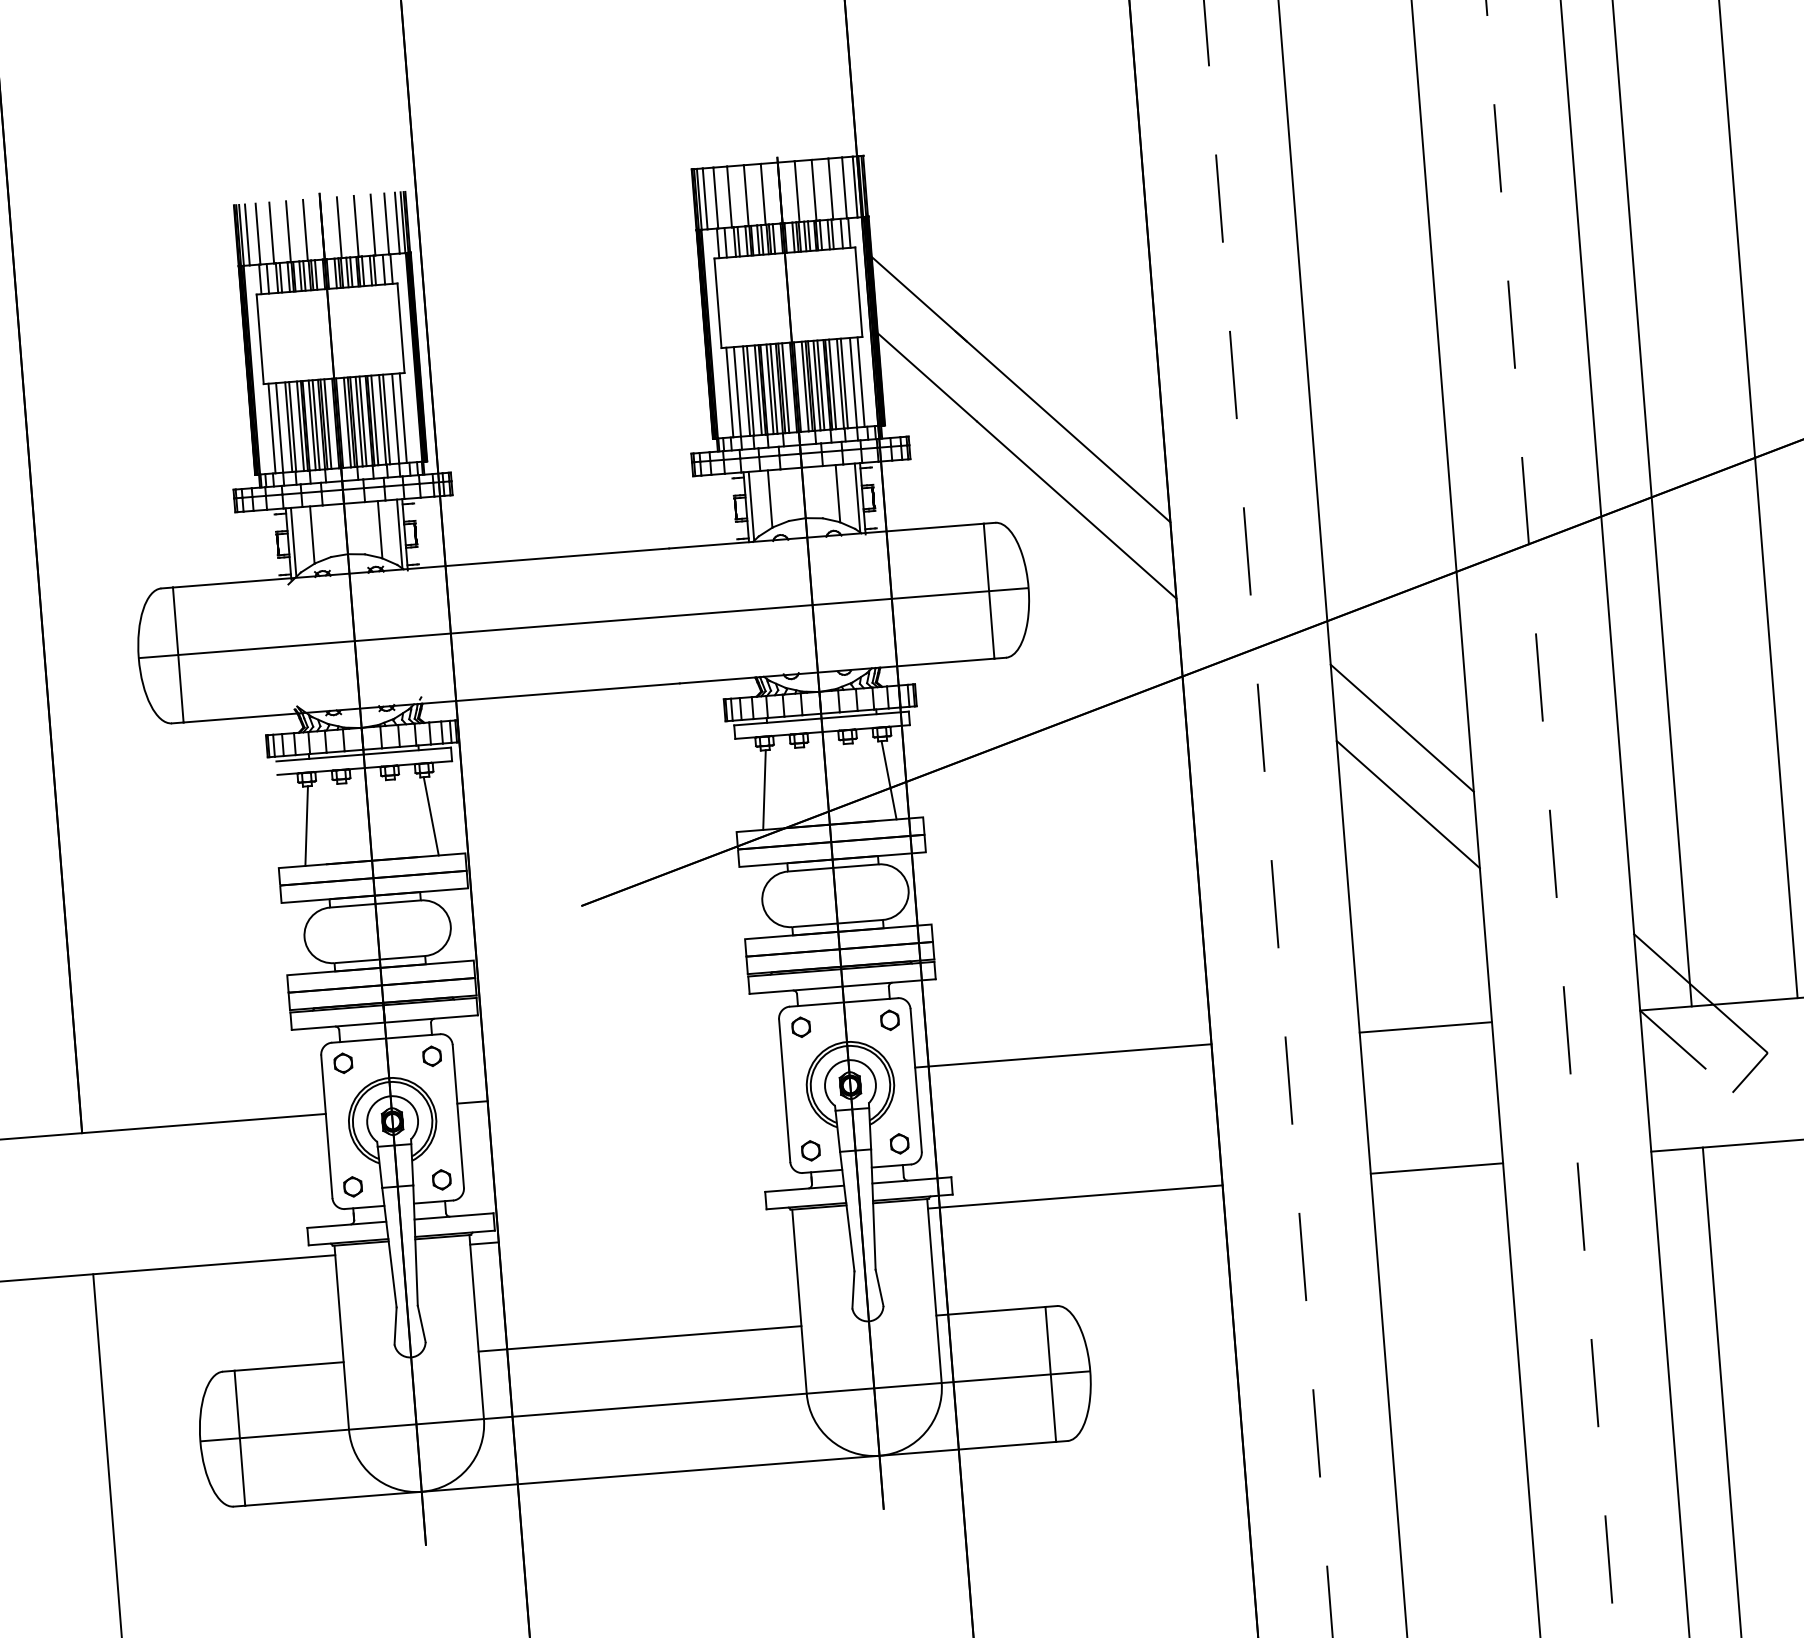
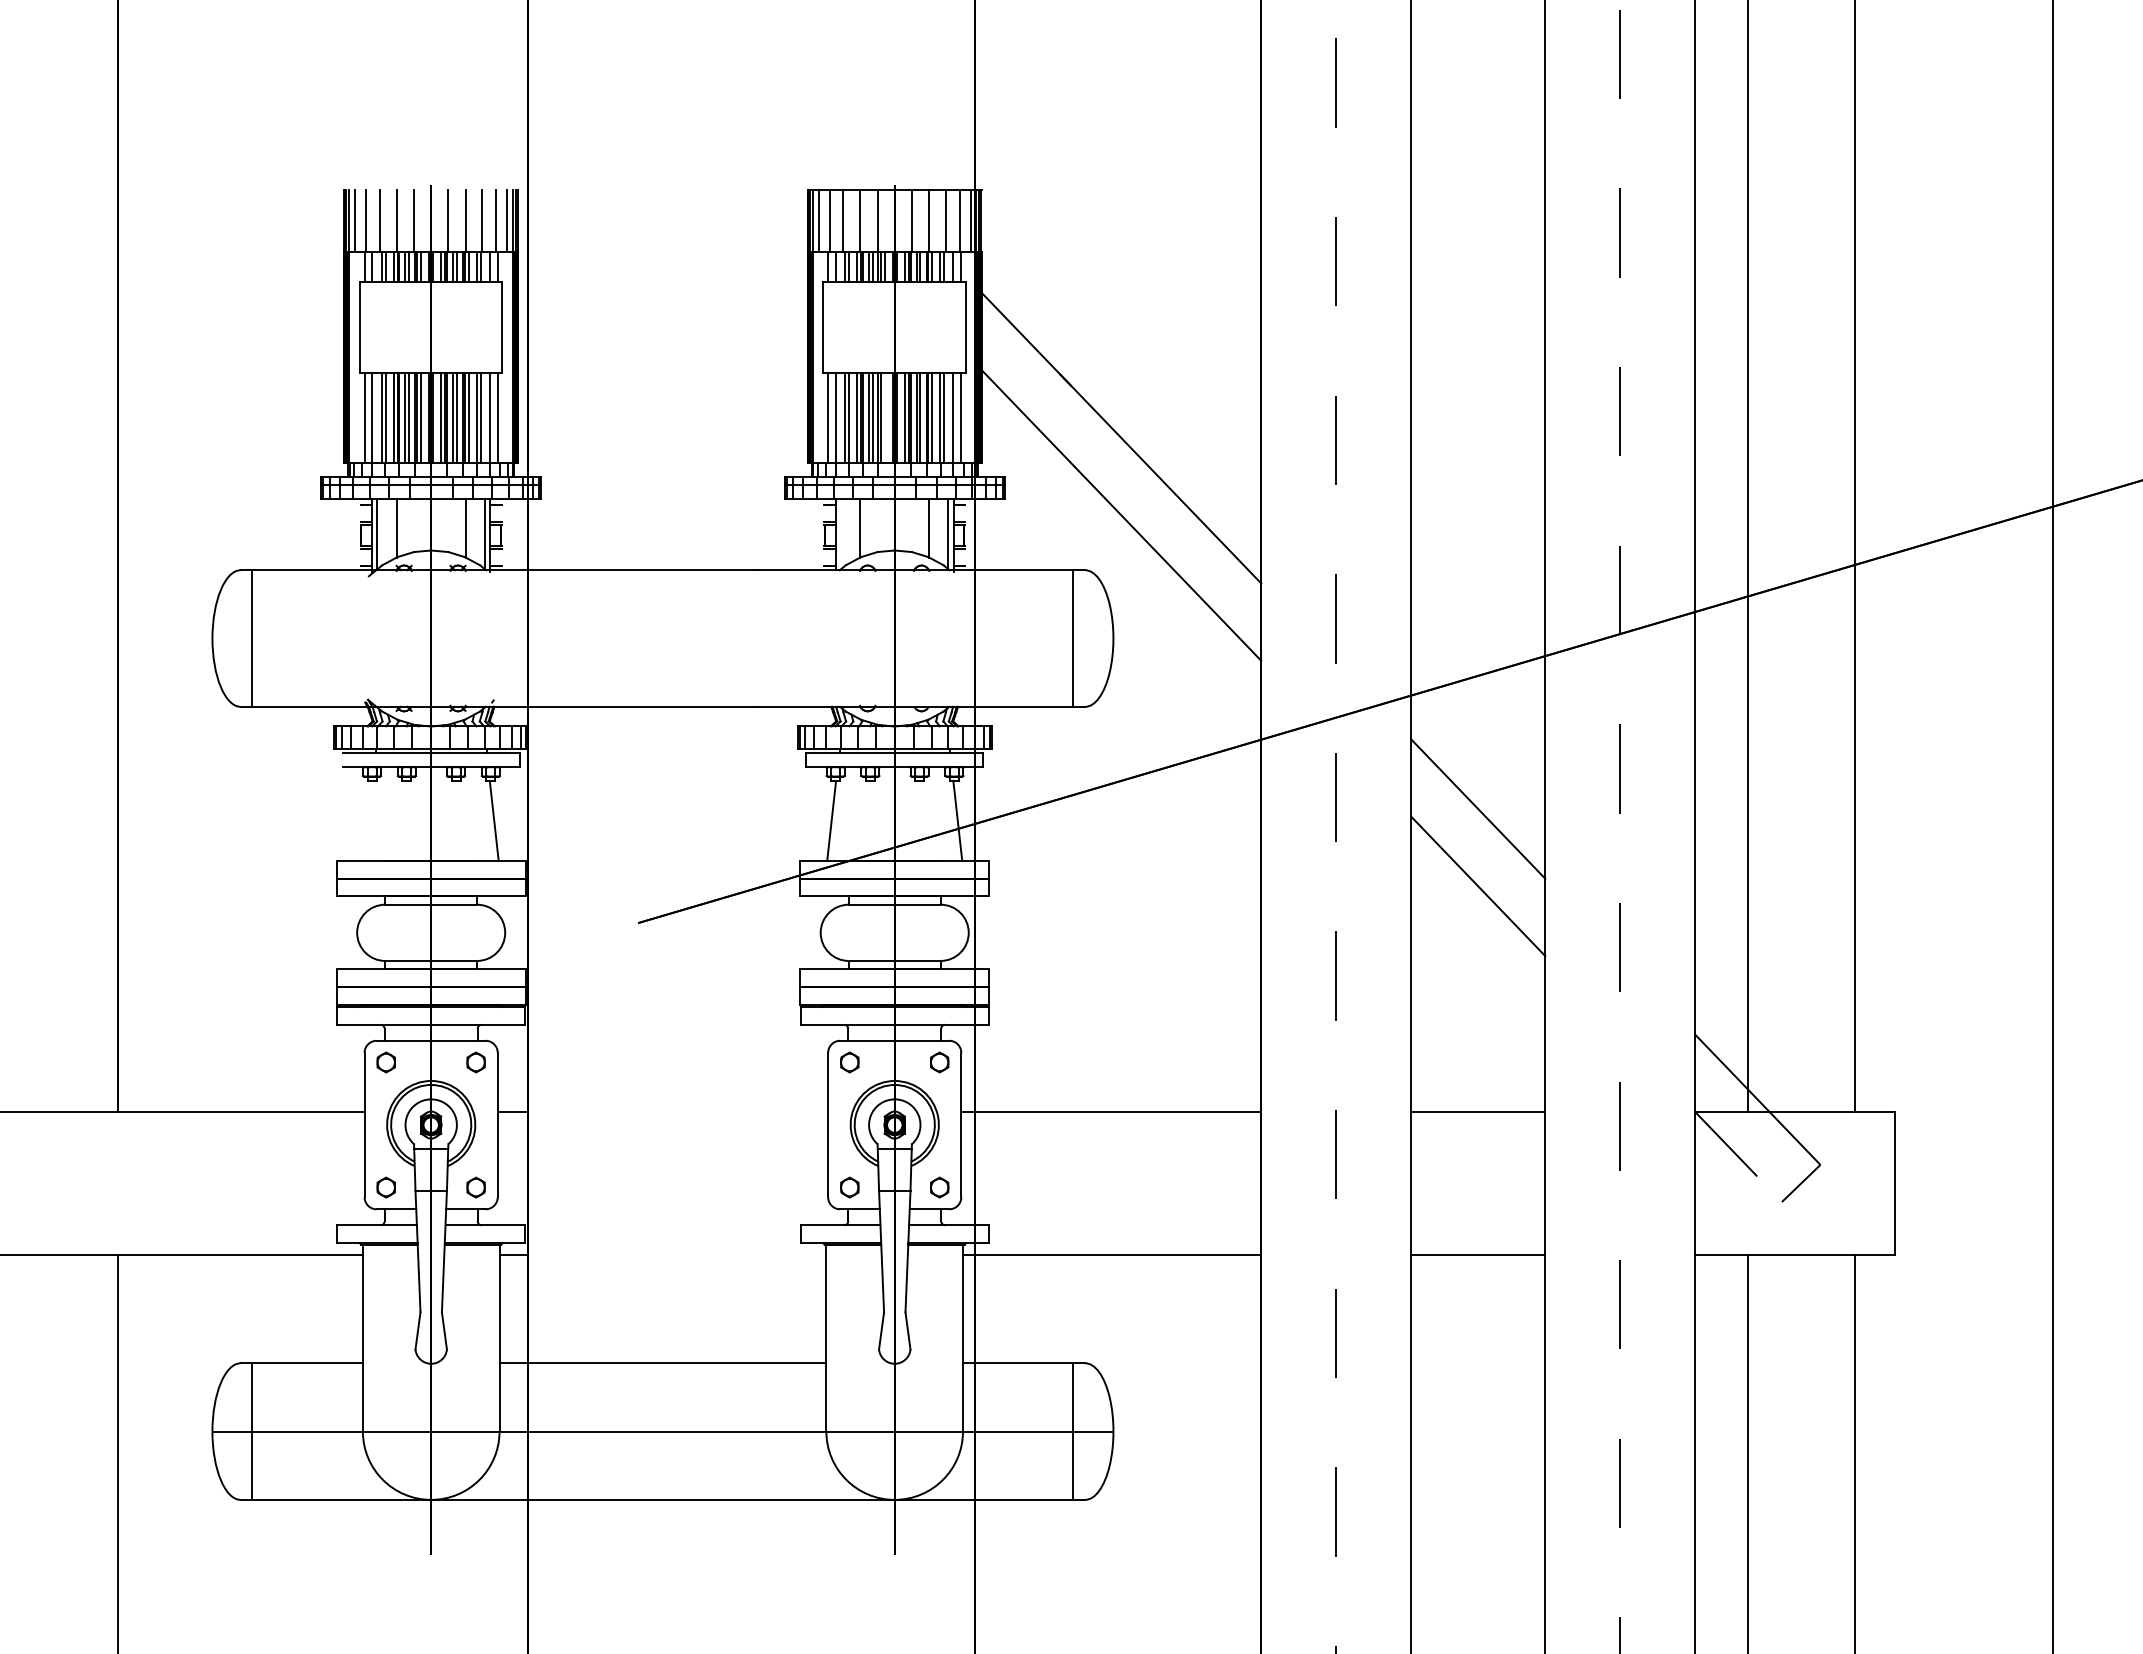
line: (785, 387) -> (884, 417), removed
line: (751, 506) -> (841, 534), removed
line: (583, 623) -> (662, 638), removed
line: (306, 825) -> (367, 820), removed

